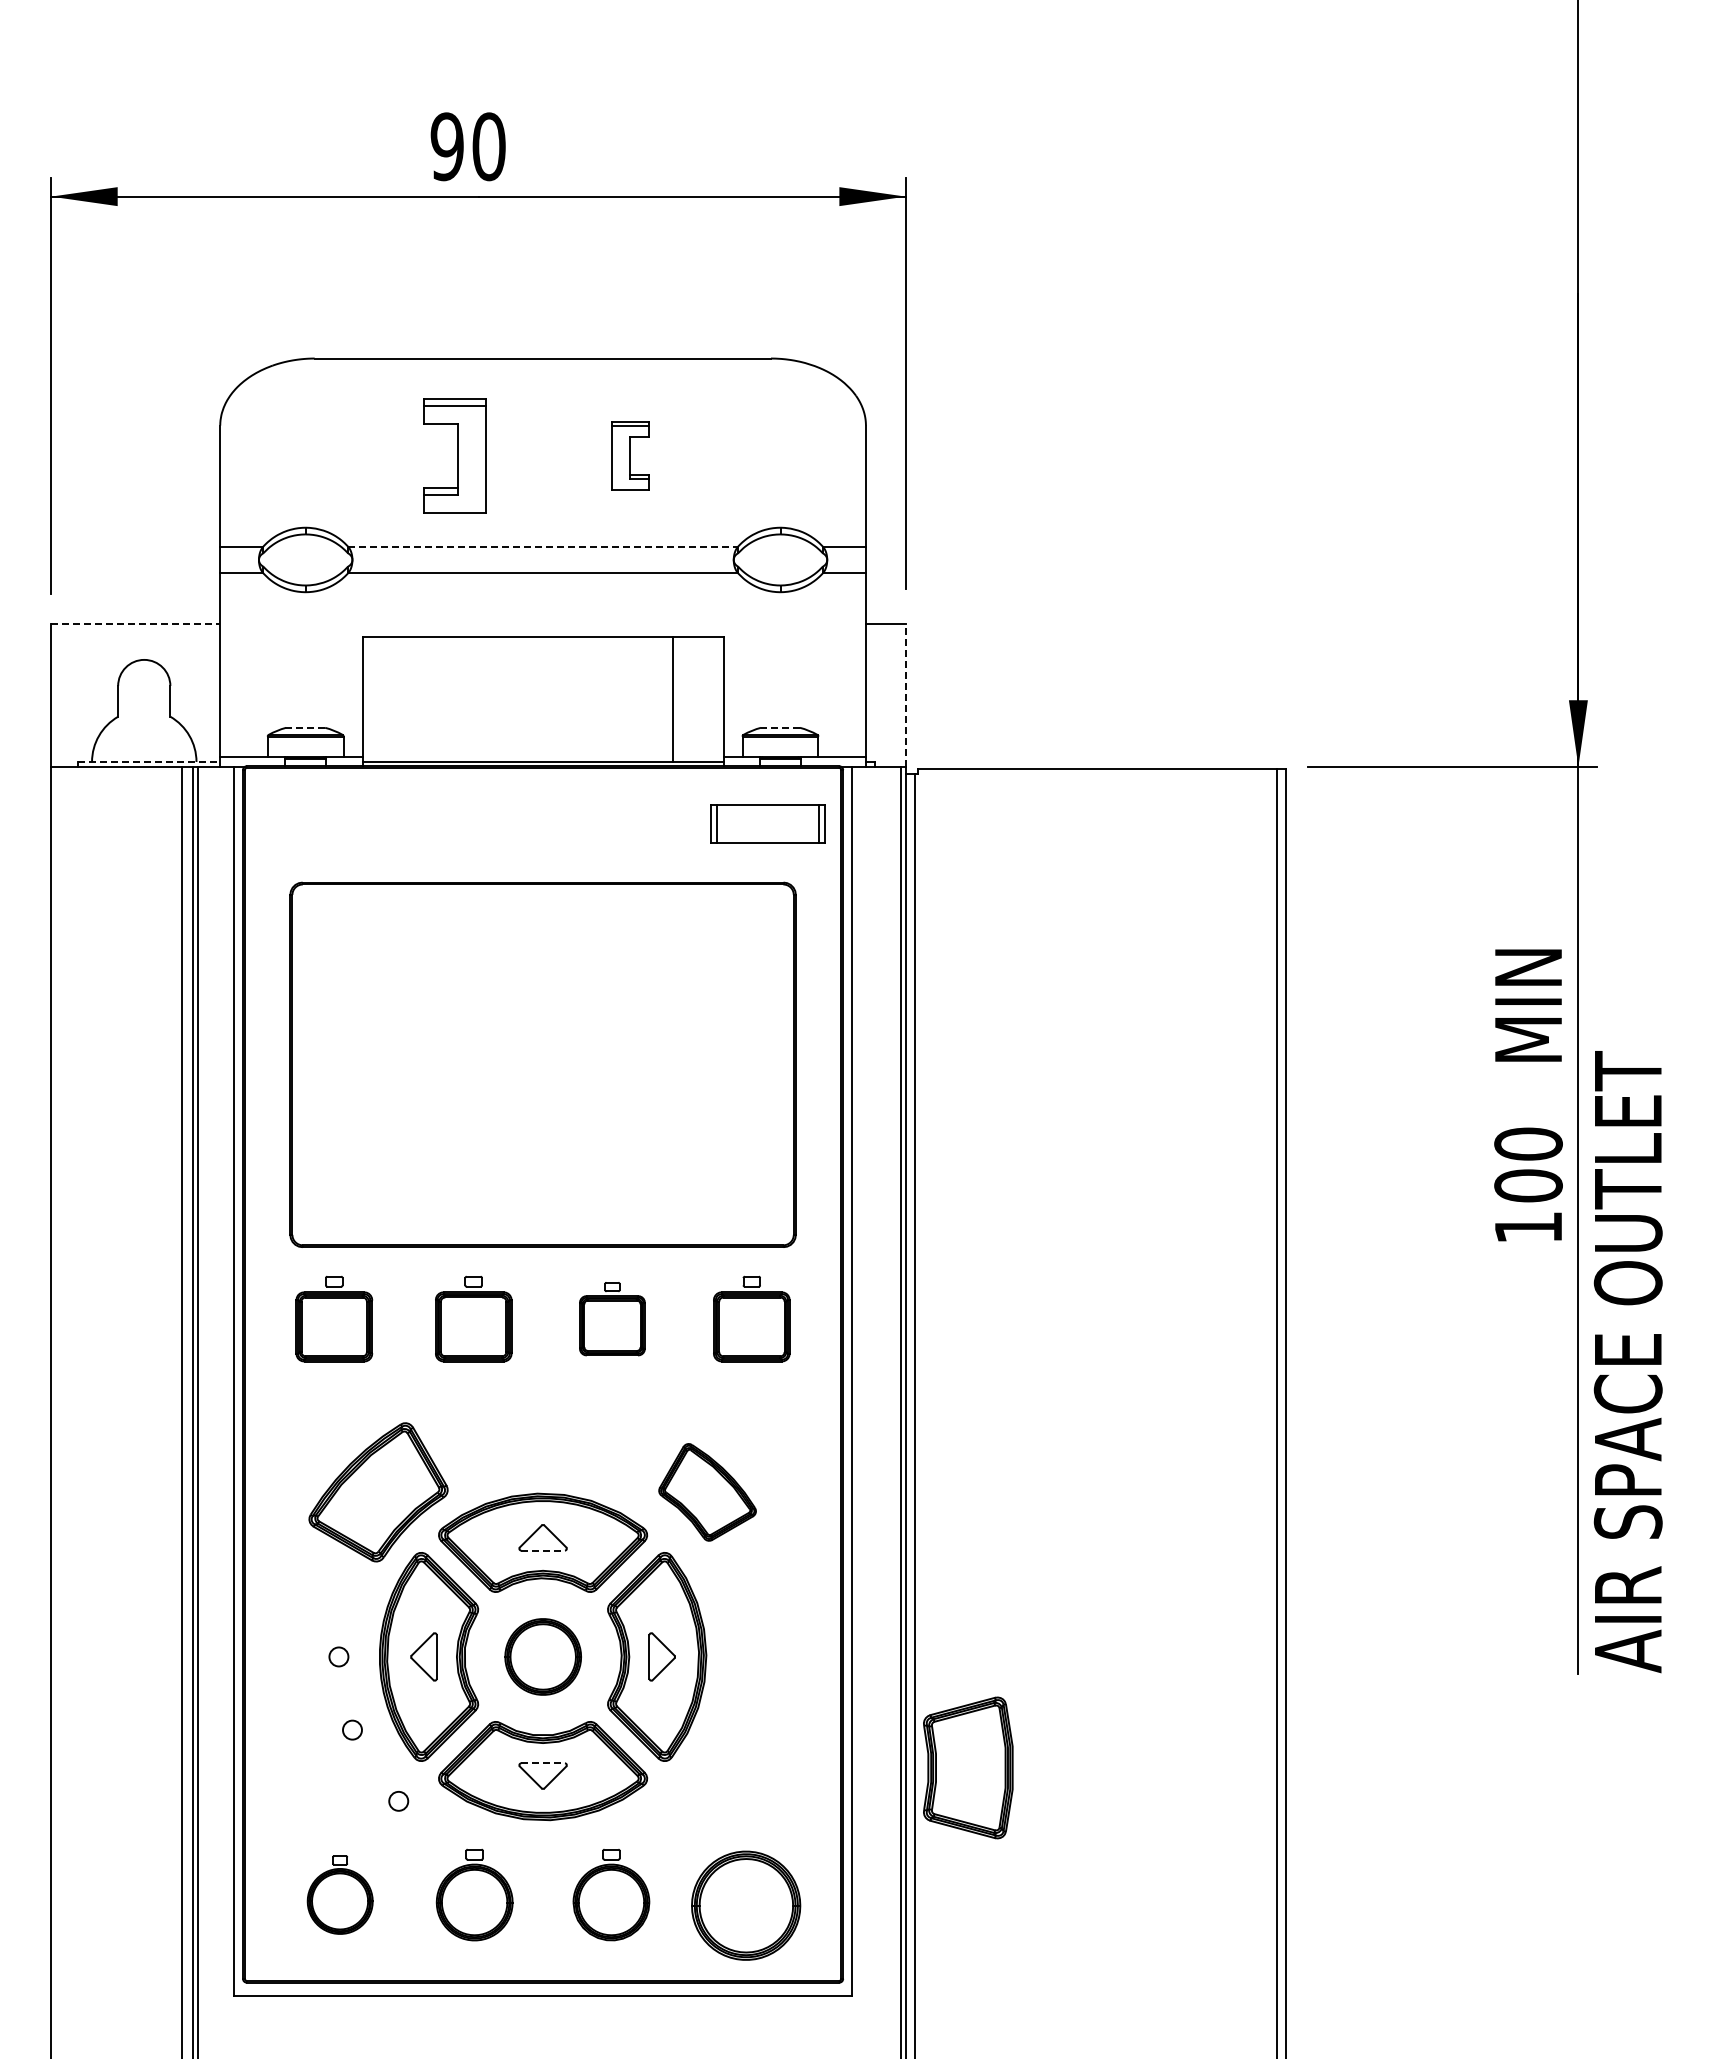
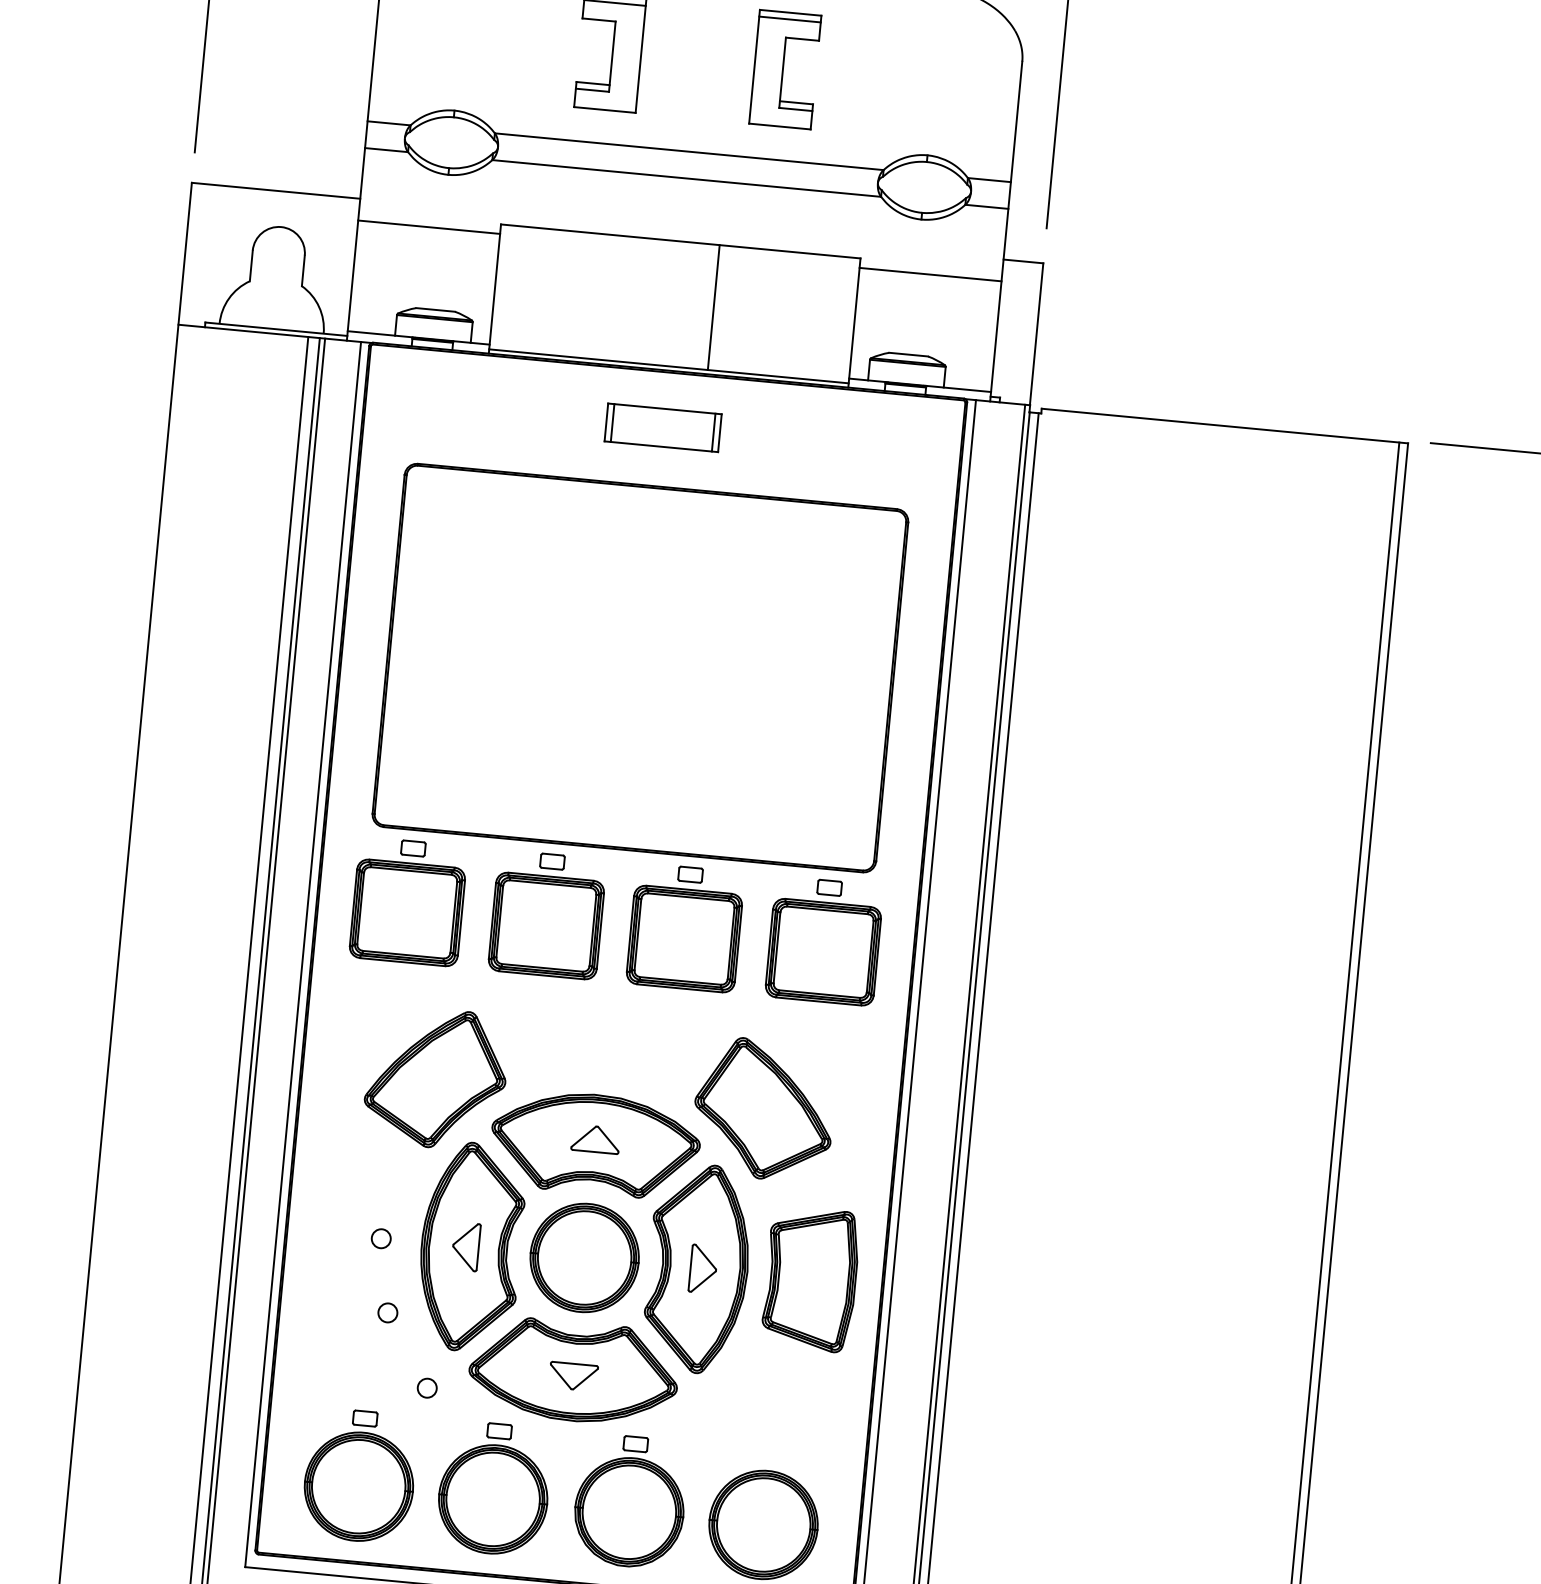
part: (630, 455) -> (784, 69), size x1.67
line: (543, 546) -> (689, 151), dashed -> solid
line: (135, 624) -> (275, 190), dashed -> solid
line: (291, 646) -> (429, 227), added
line: (794, 646) -> (930, 274), added
line: (905, 695) -> (1036, 334), dashed -> solid
line: (673, 698) -> (714, 306), moved
line: (305, 727) -> (435, 309), dashed -> solid
line: (780, 727) -> (908, 354), dashed -> solid
line: (149, 761) -> (276, 328), dashed -> solid
part: (767, 823) -> (662, 427), moved
part: (334, 1318) -> (408, 901), size x1.43
part: (473, 1318) -> (547, 914), size x1.43
part: (612, 1318) -> (685, 927), size x1.67
part: (751, 1318) -> (824, 940), size x1.43
part: (707, 1492) -> (763, 1109), size x1.43
line: (543, 1550) -> (595, 1151), dashed -> solid
part: (543, 1656) -> (585, 1257), size x1.43
line: (543, 1763) -> (575, 1364), dashed -> solid
part: (968, 1767) -> (811, 1278), moved
part: (340, 1894) -> (360, 1475), size x1.67
part: (474, 1894) -> (493, 1488), size x1.43
part: (611, 1894) -> (630, 1501), size x1.43

